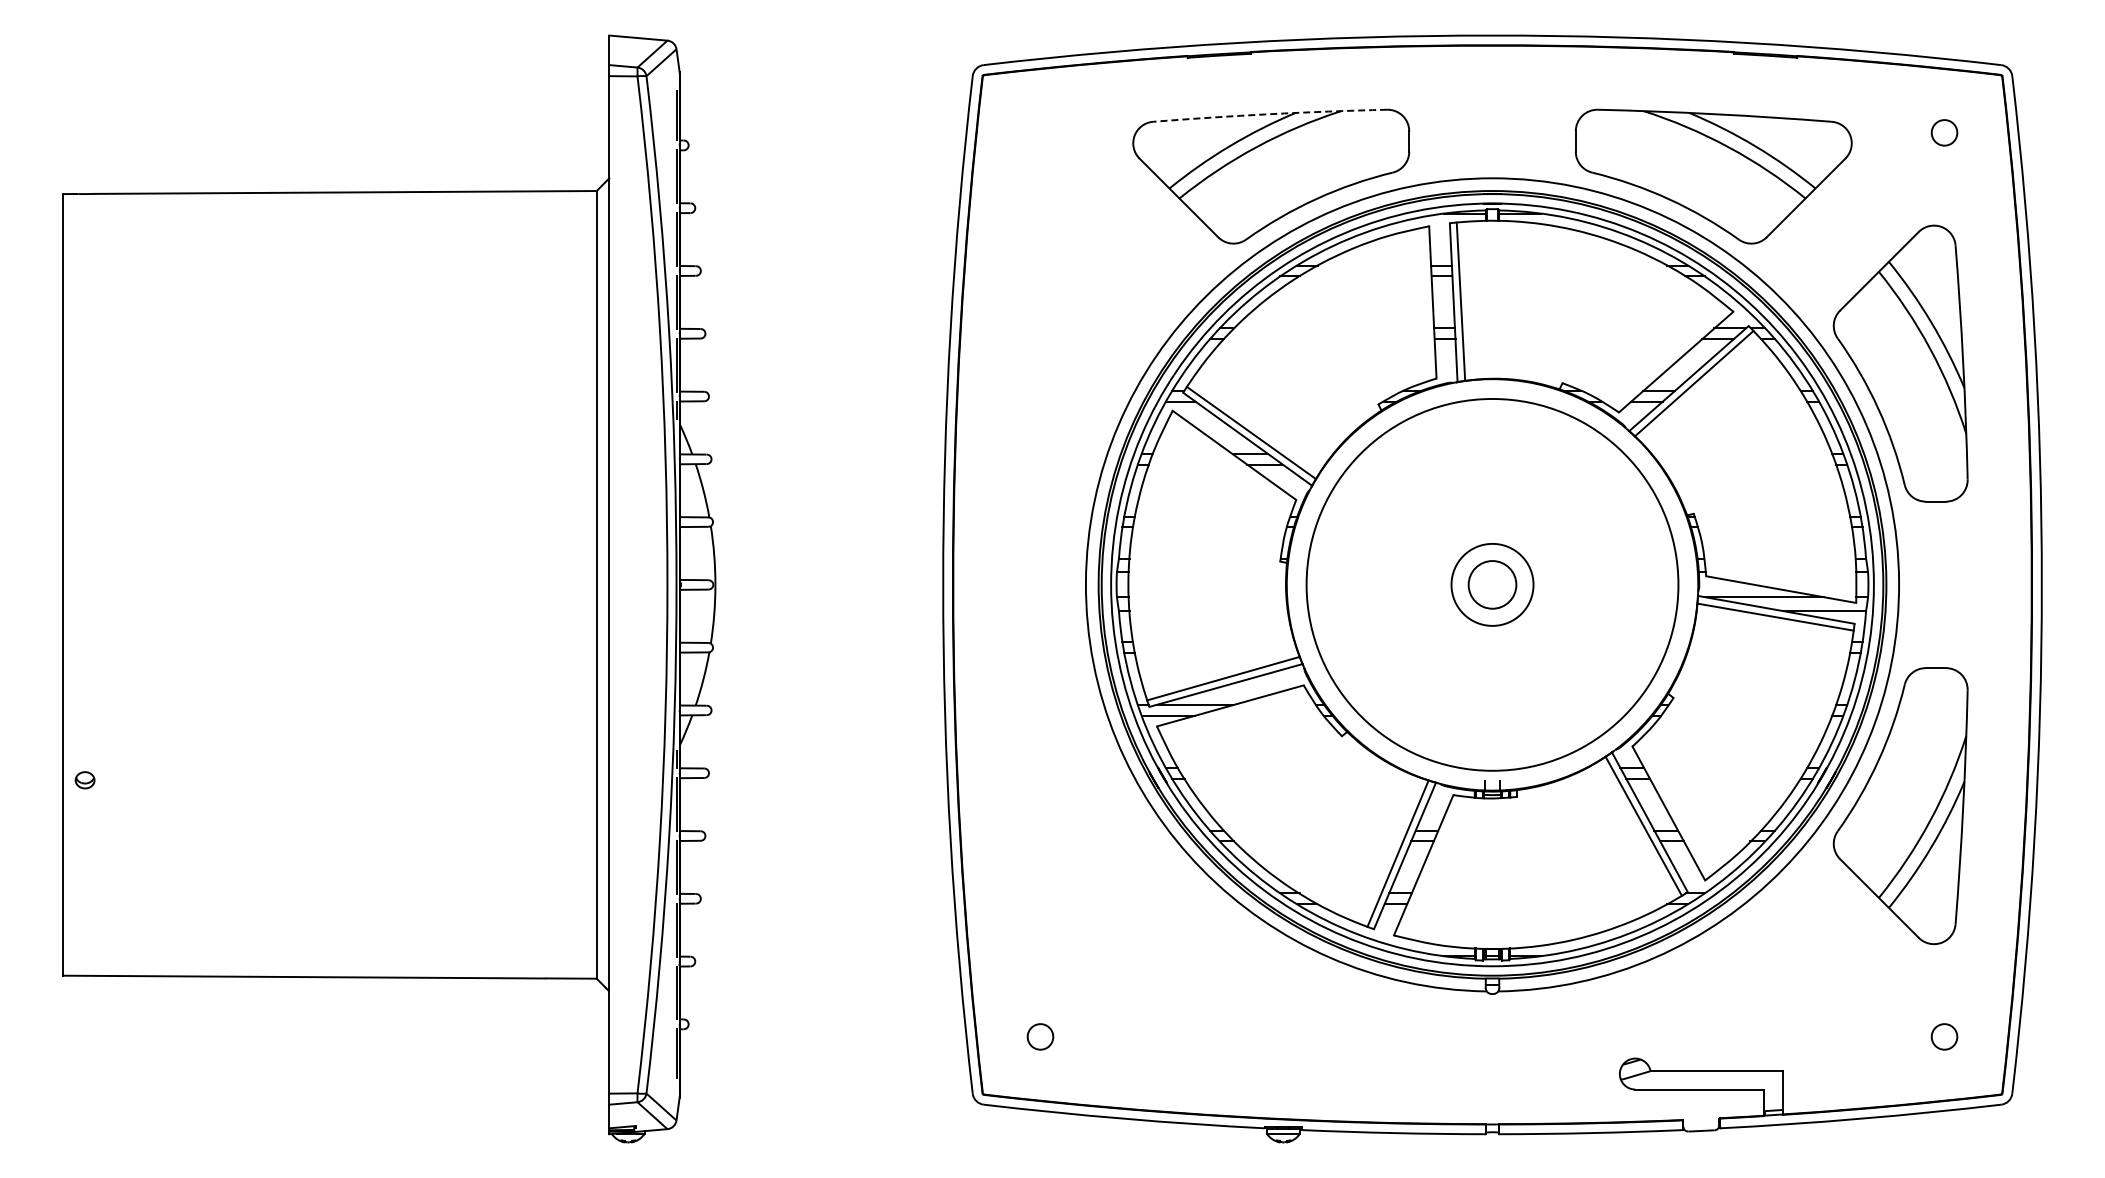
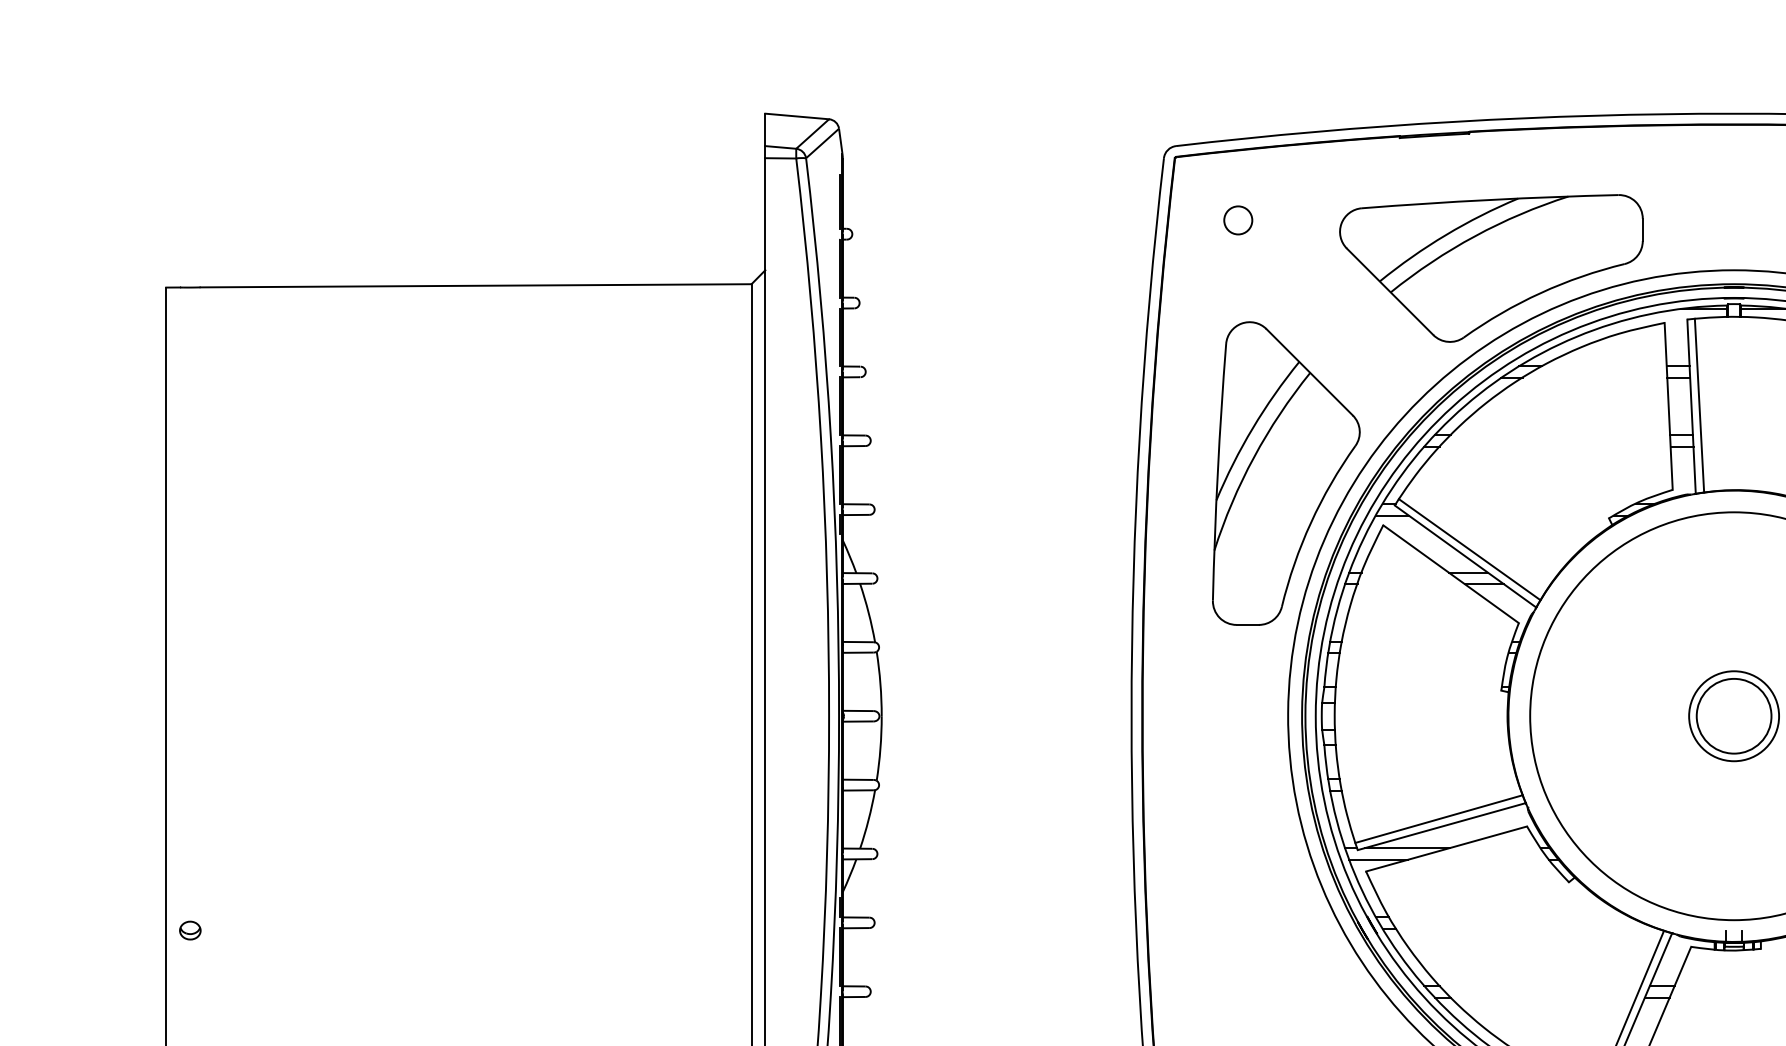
arc: (1270, 114) -> (1490, 200), dashed -> solid
circle: (1040, 132) -> (1238, 220), added
part: (1084, 363) -> (1286, 473), added
circle: (1492, 584) -> (1734, 715), size x1.43

